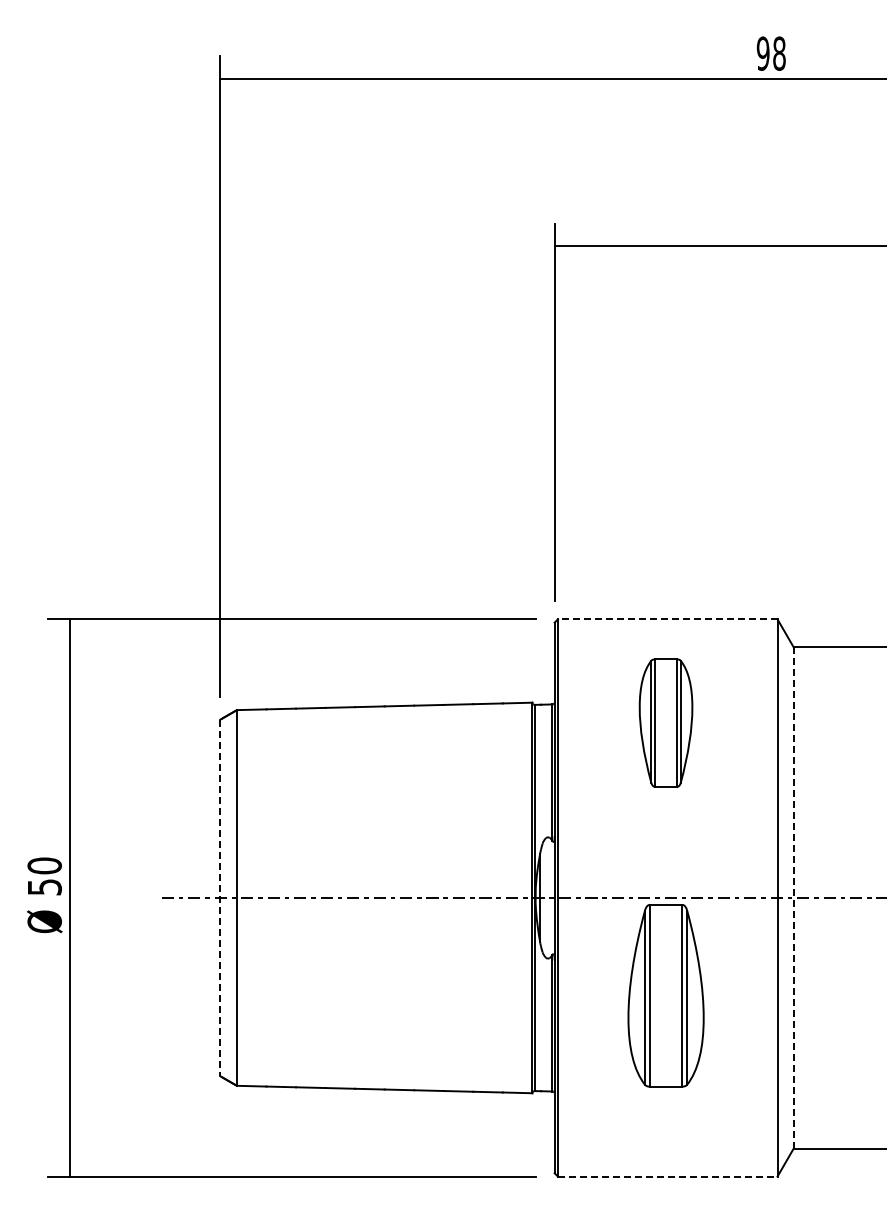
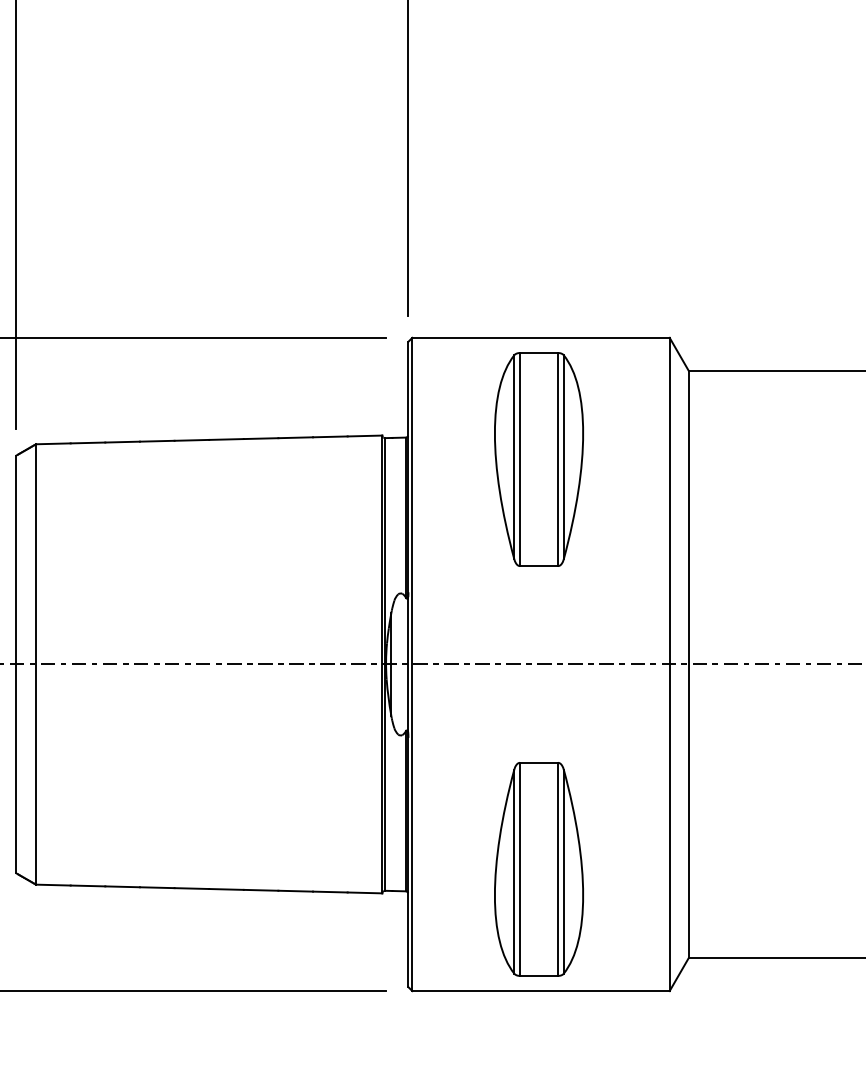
line: (667, 619) -> (540, 338), dashed -> solid
part: (665, 722) -> (538, 458), size x1.43
line: (793, 897) -> (688, 663), dashed -> solid
line: (220, 898) -> (16, 665), dashed -> solid
part: (665, 995) -> (538, 869), moved
line: (667, 1176) -> (540, 990), dashed -> solid

